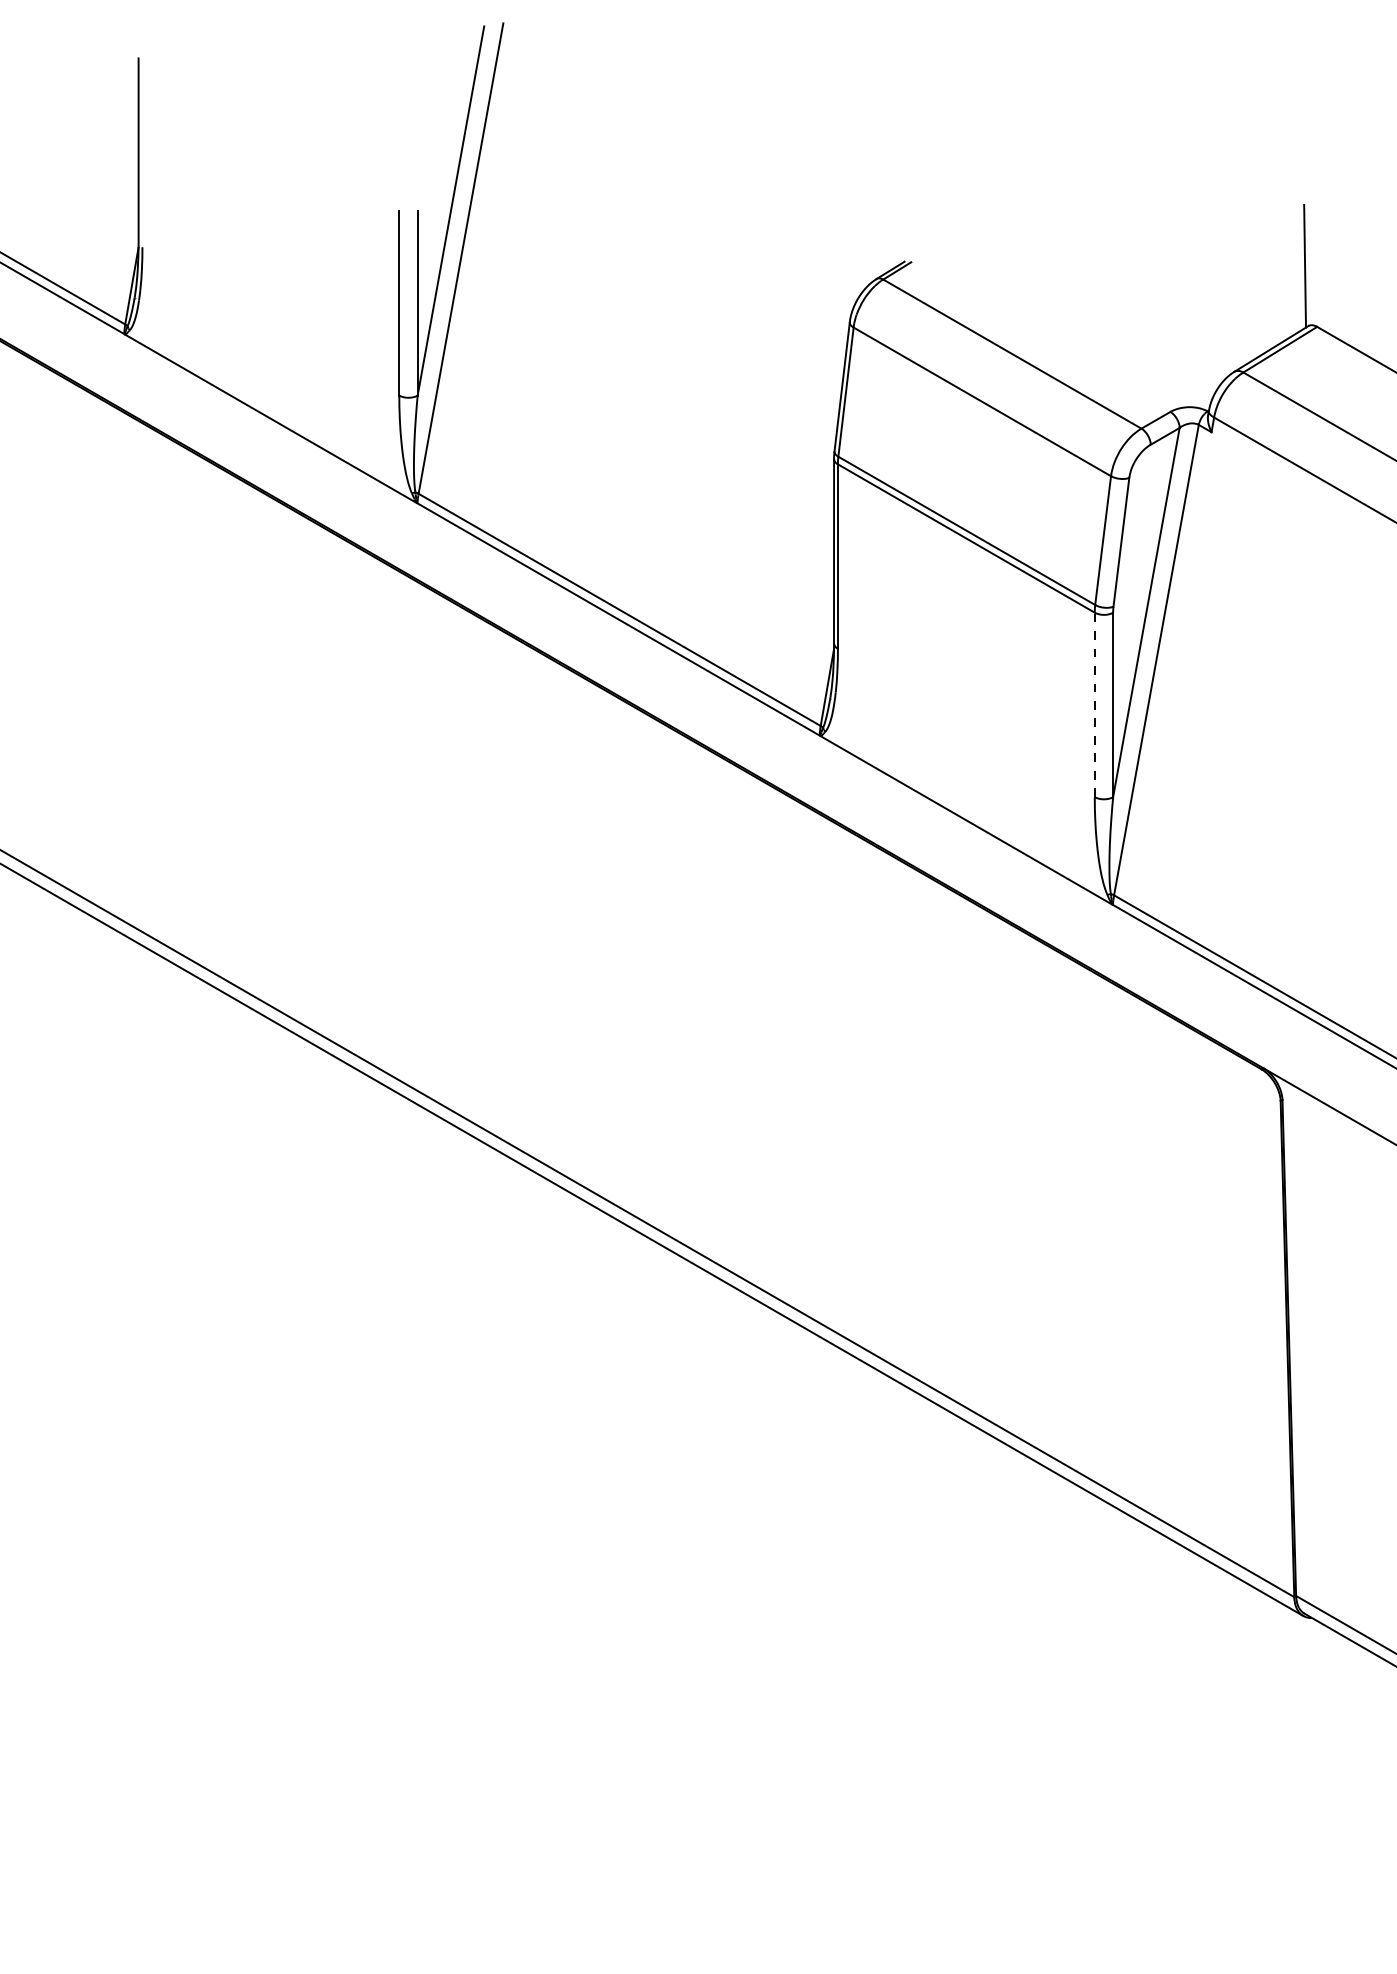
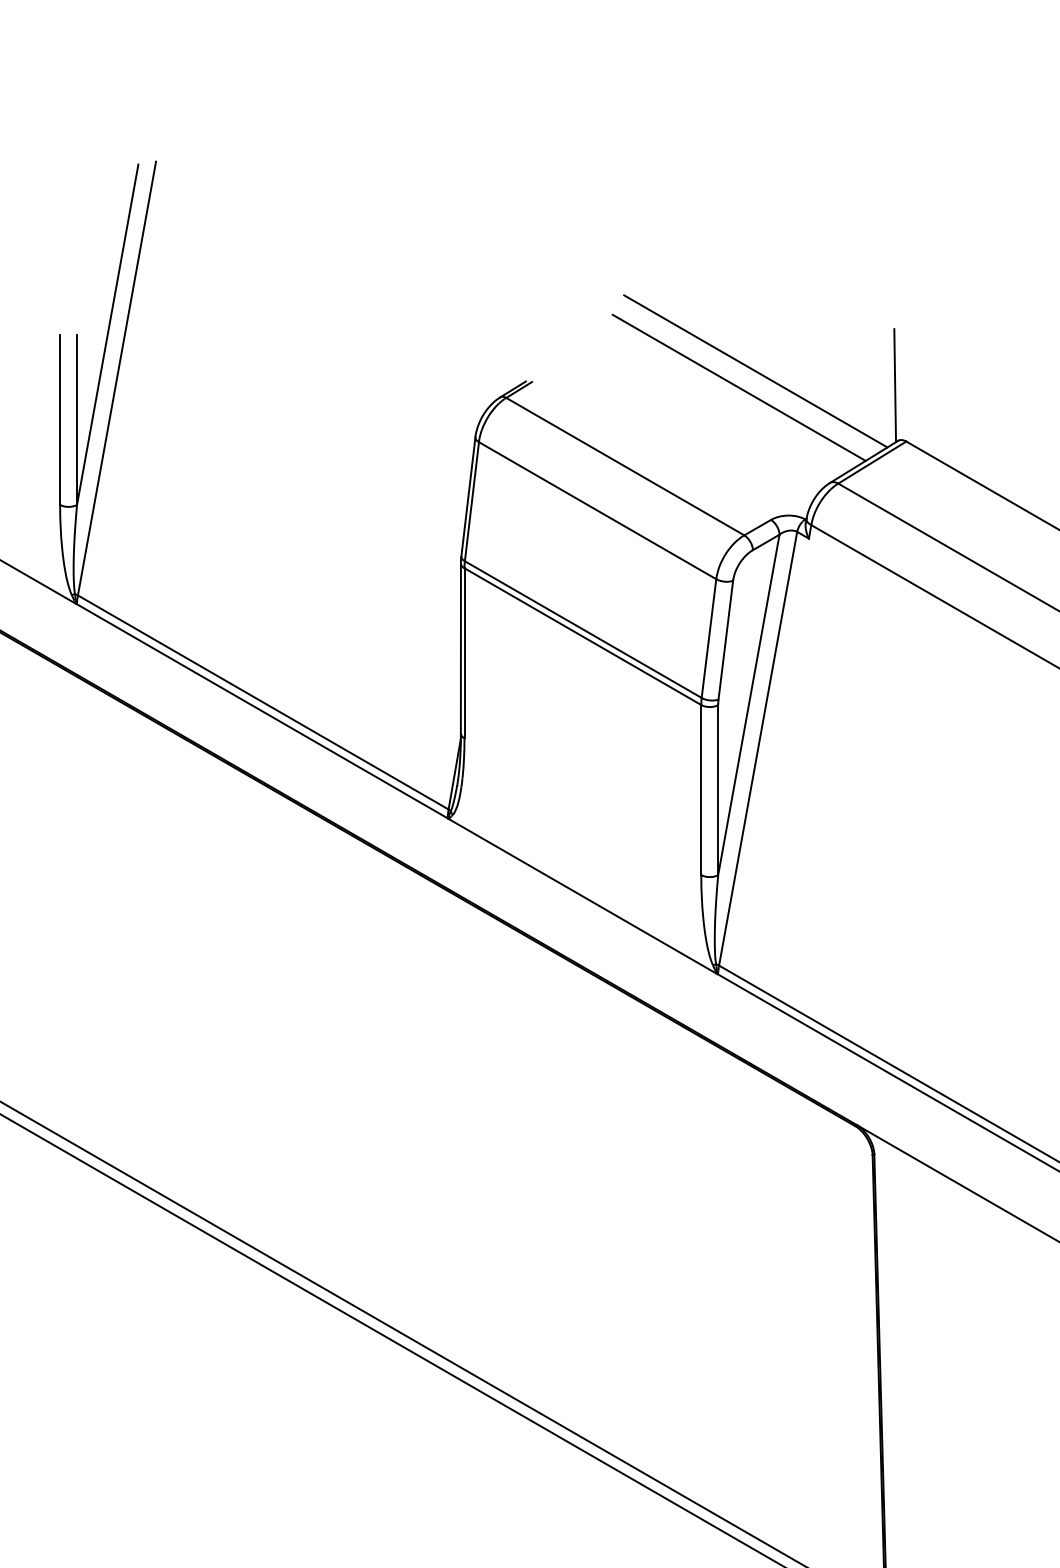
line: (1153, 250) -> (755, 371), added
line: (1135, 268) -> (738, 387), added
line: (1094, 704) -> (701, 789), dashed -> solid

